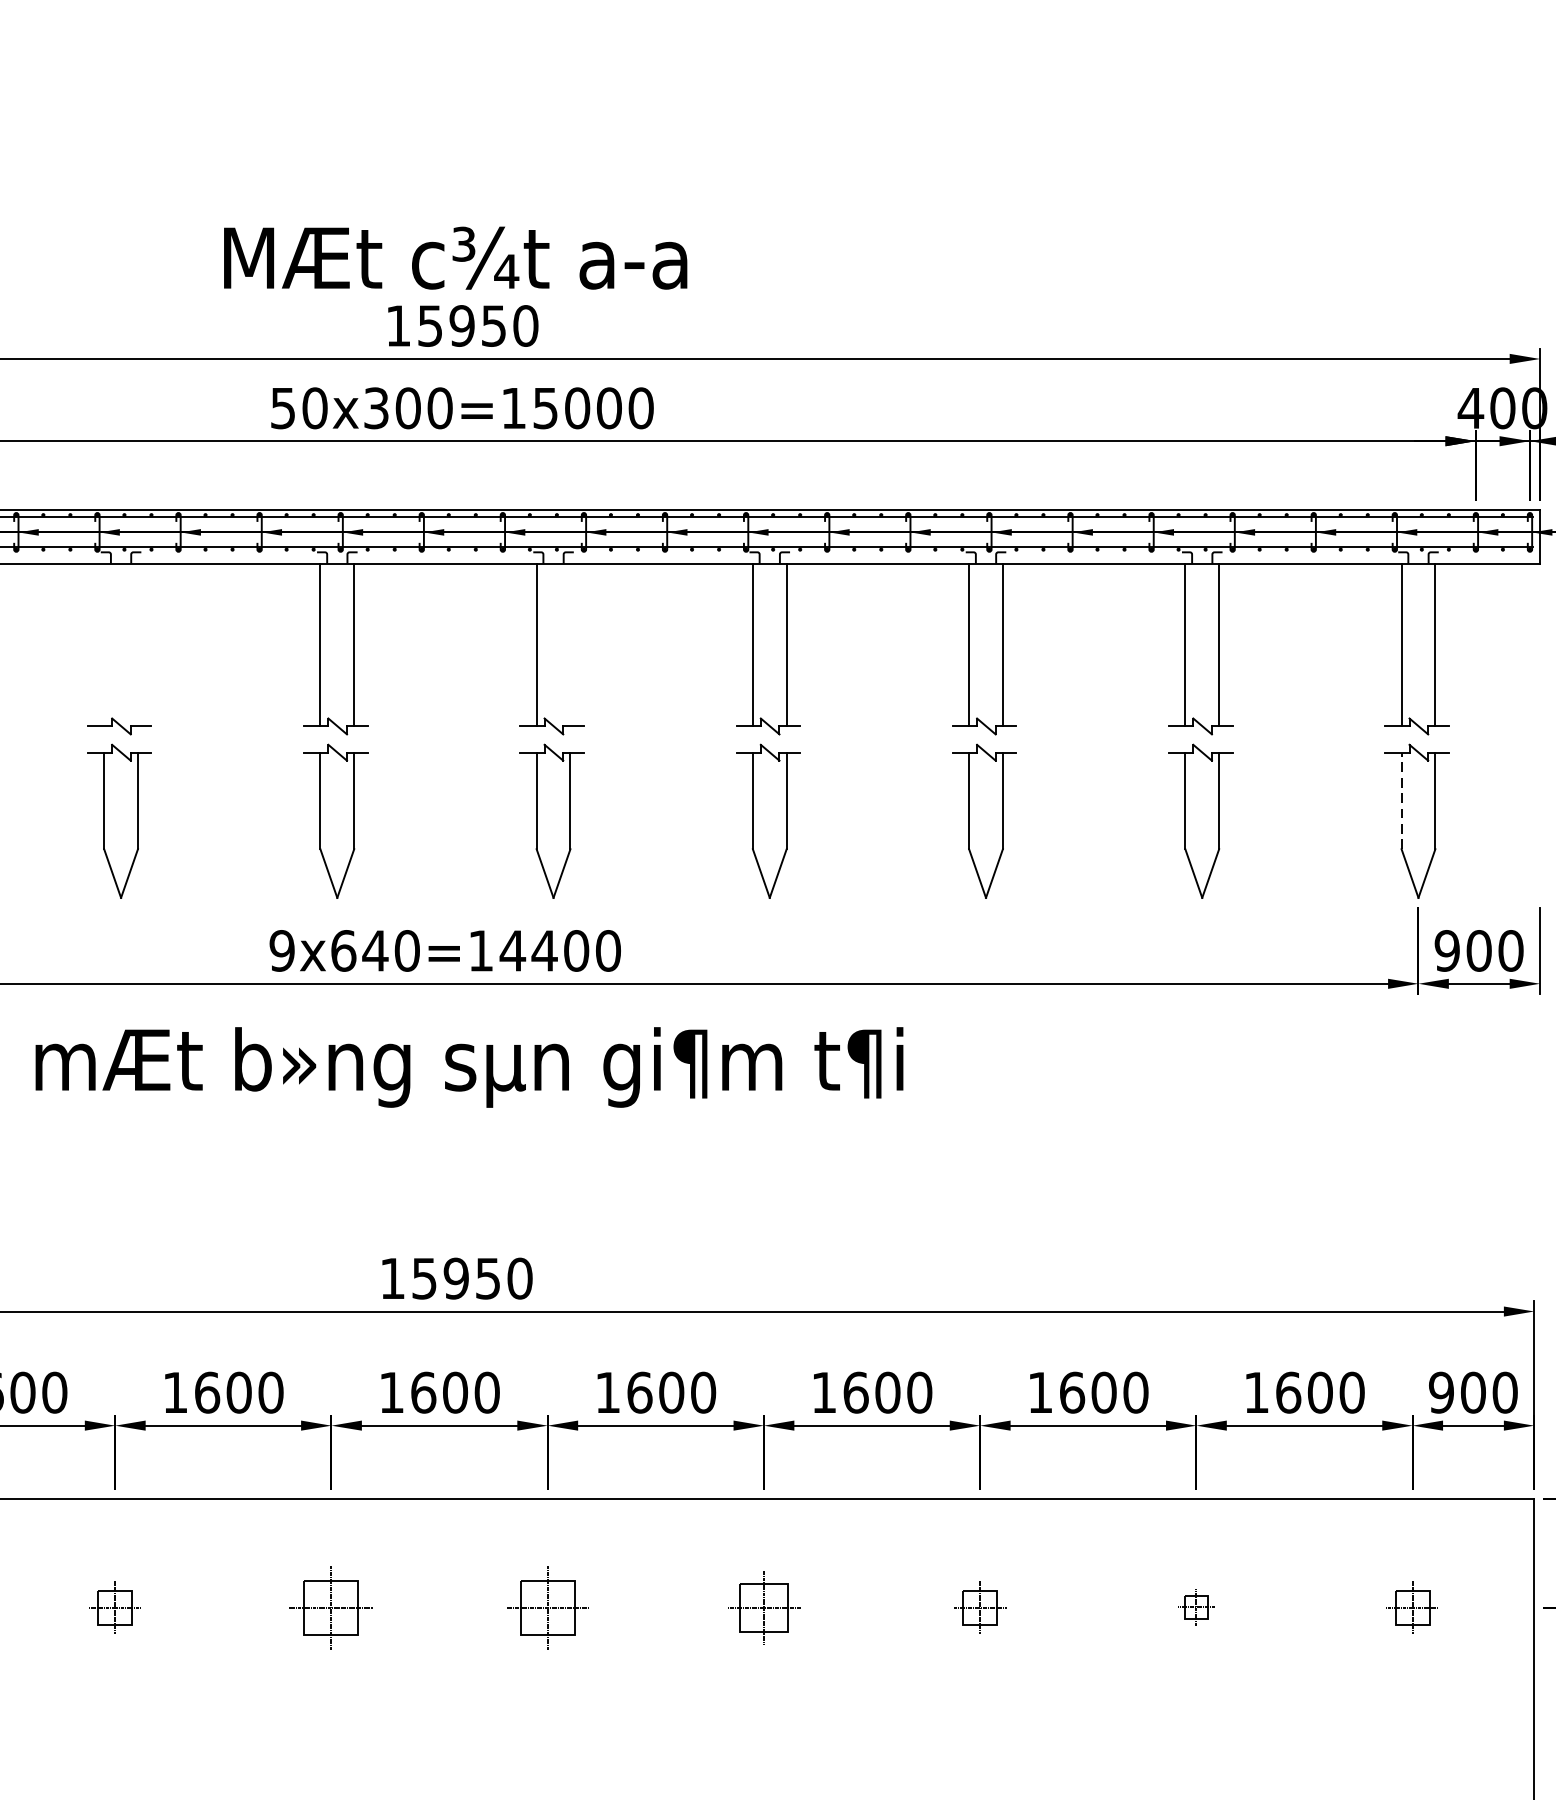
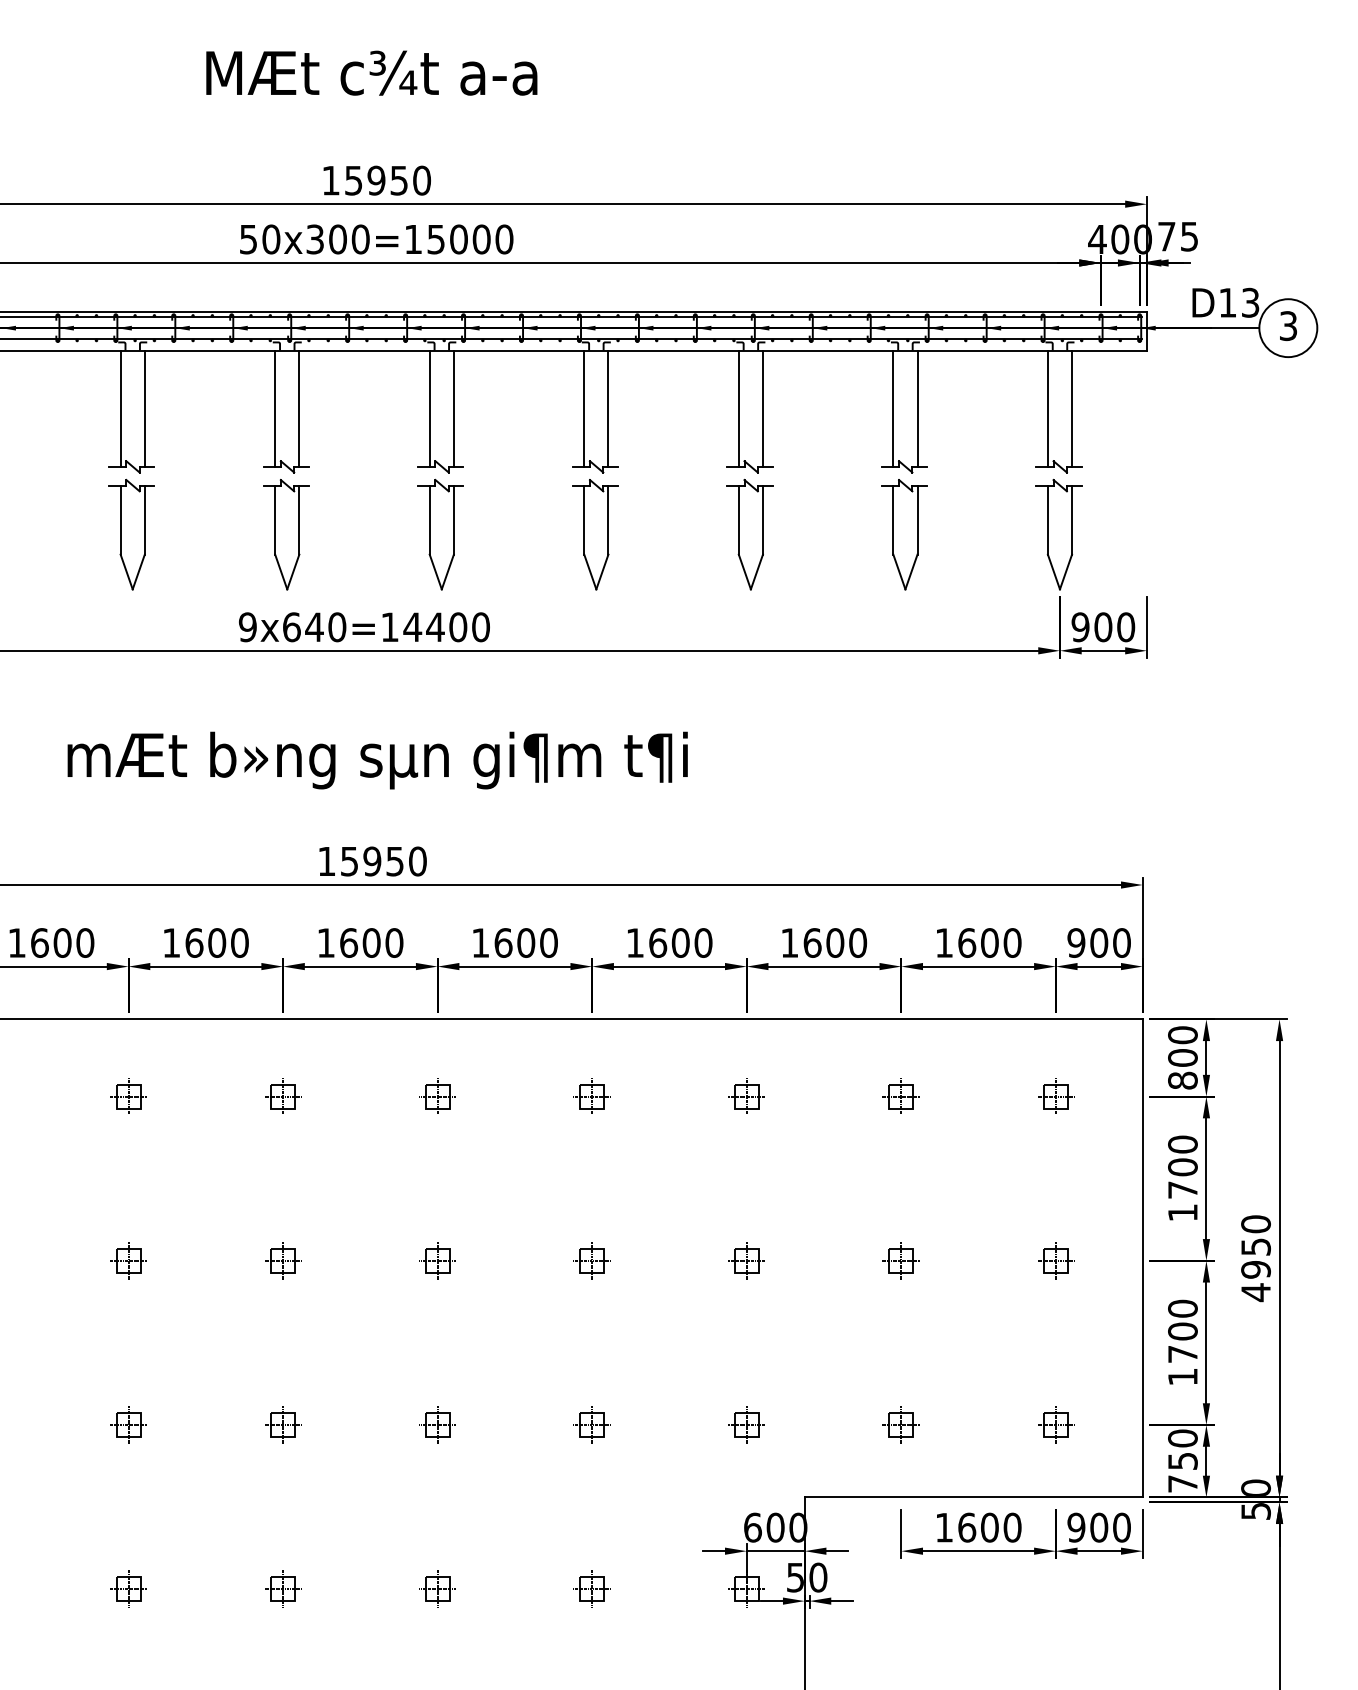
text: (455, 257) -> (371, 72), moved
line: (103, 644) -> (120, 408), added
line: (137, 644) -> (144, 408), added
line: (569, 644) -> (453, 408), added
line: (1401, 800) -> (1047, 519), dashed -> solid
text: (469, 1067) -> (377, 760), moved
part: (332, 1606) -> (283, 1095), size x0.62
part: (547, 1606) -> (437, 1095), size x0.62
part: (762, 1606) -> (591, 1095), size x0.71
part: (1195, 1606) -> (900, 1095), size x1.43

